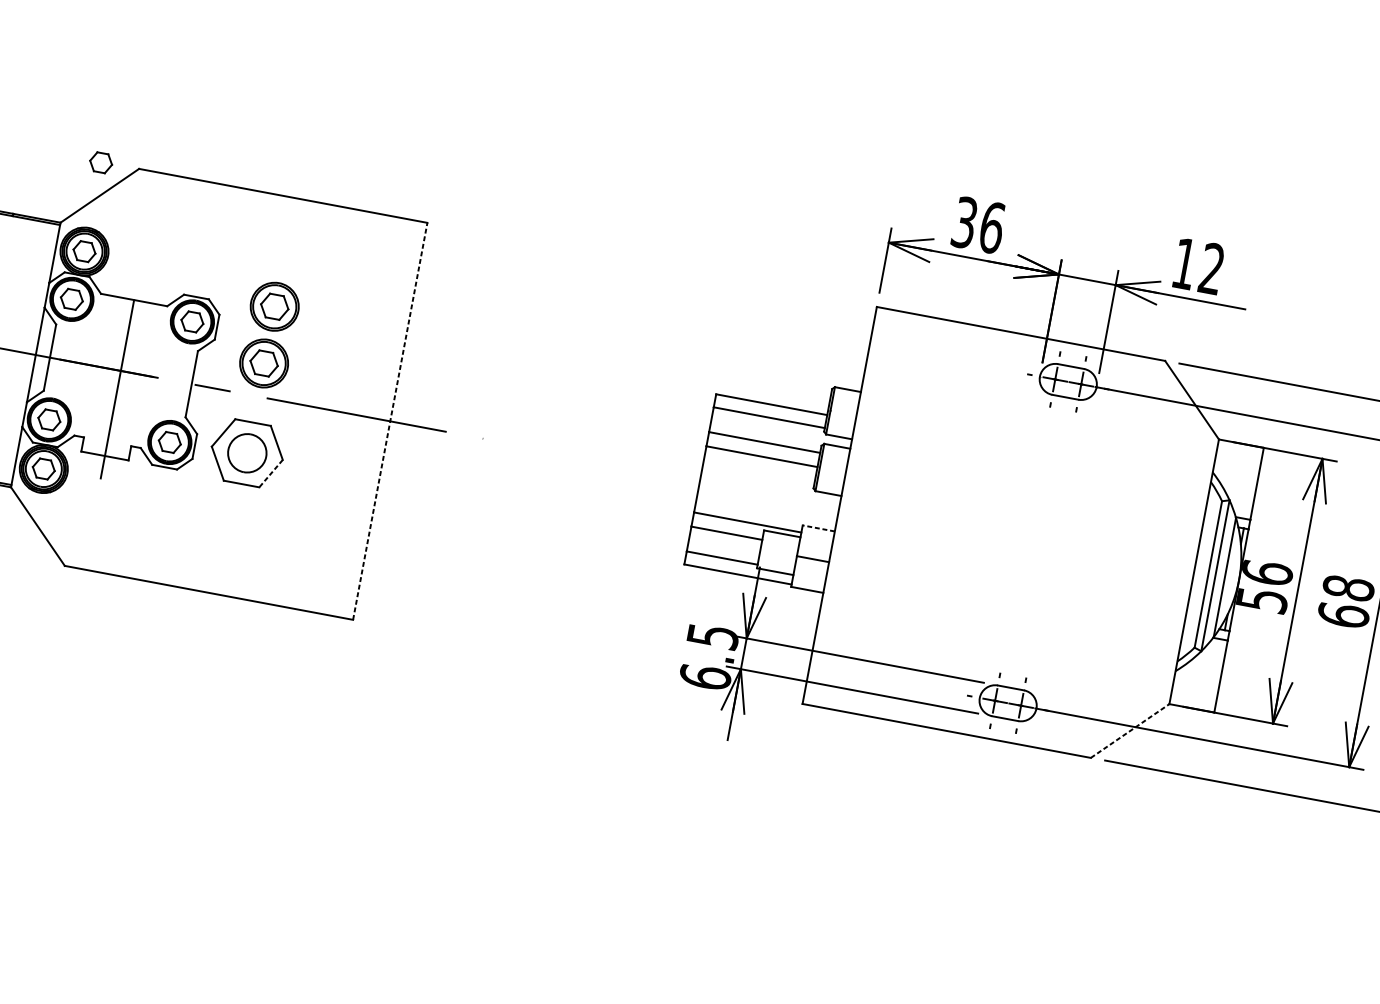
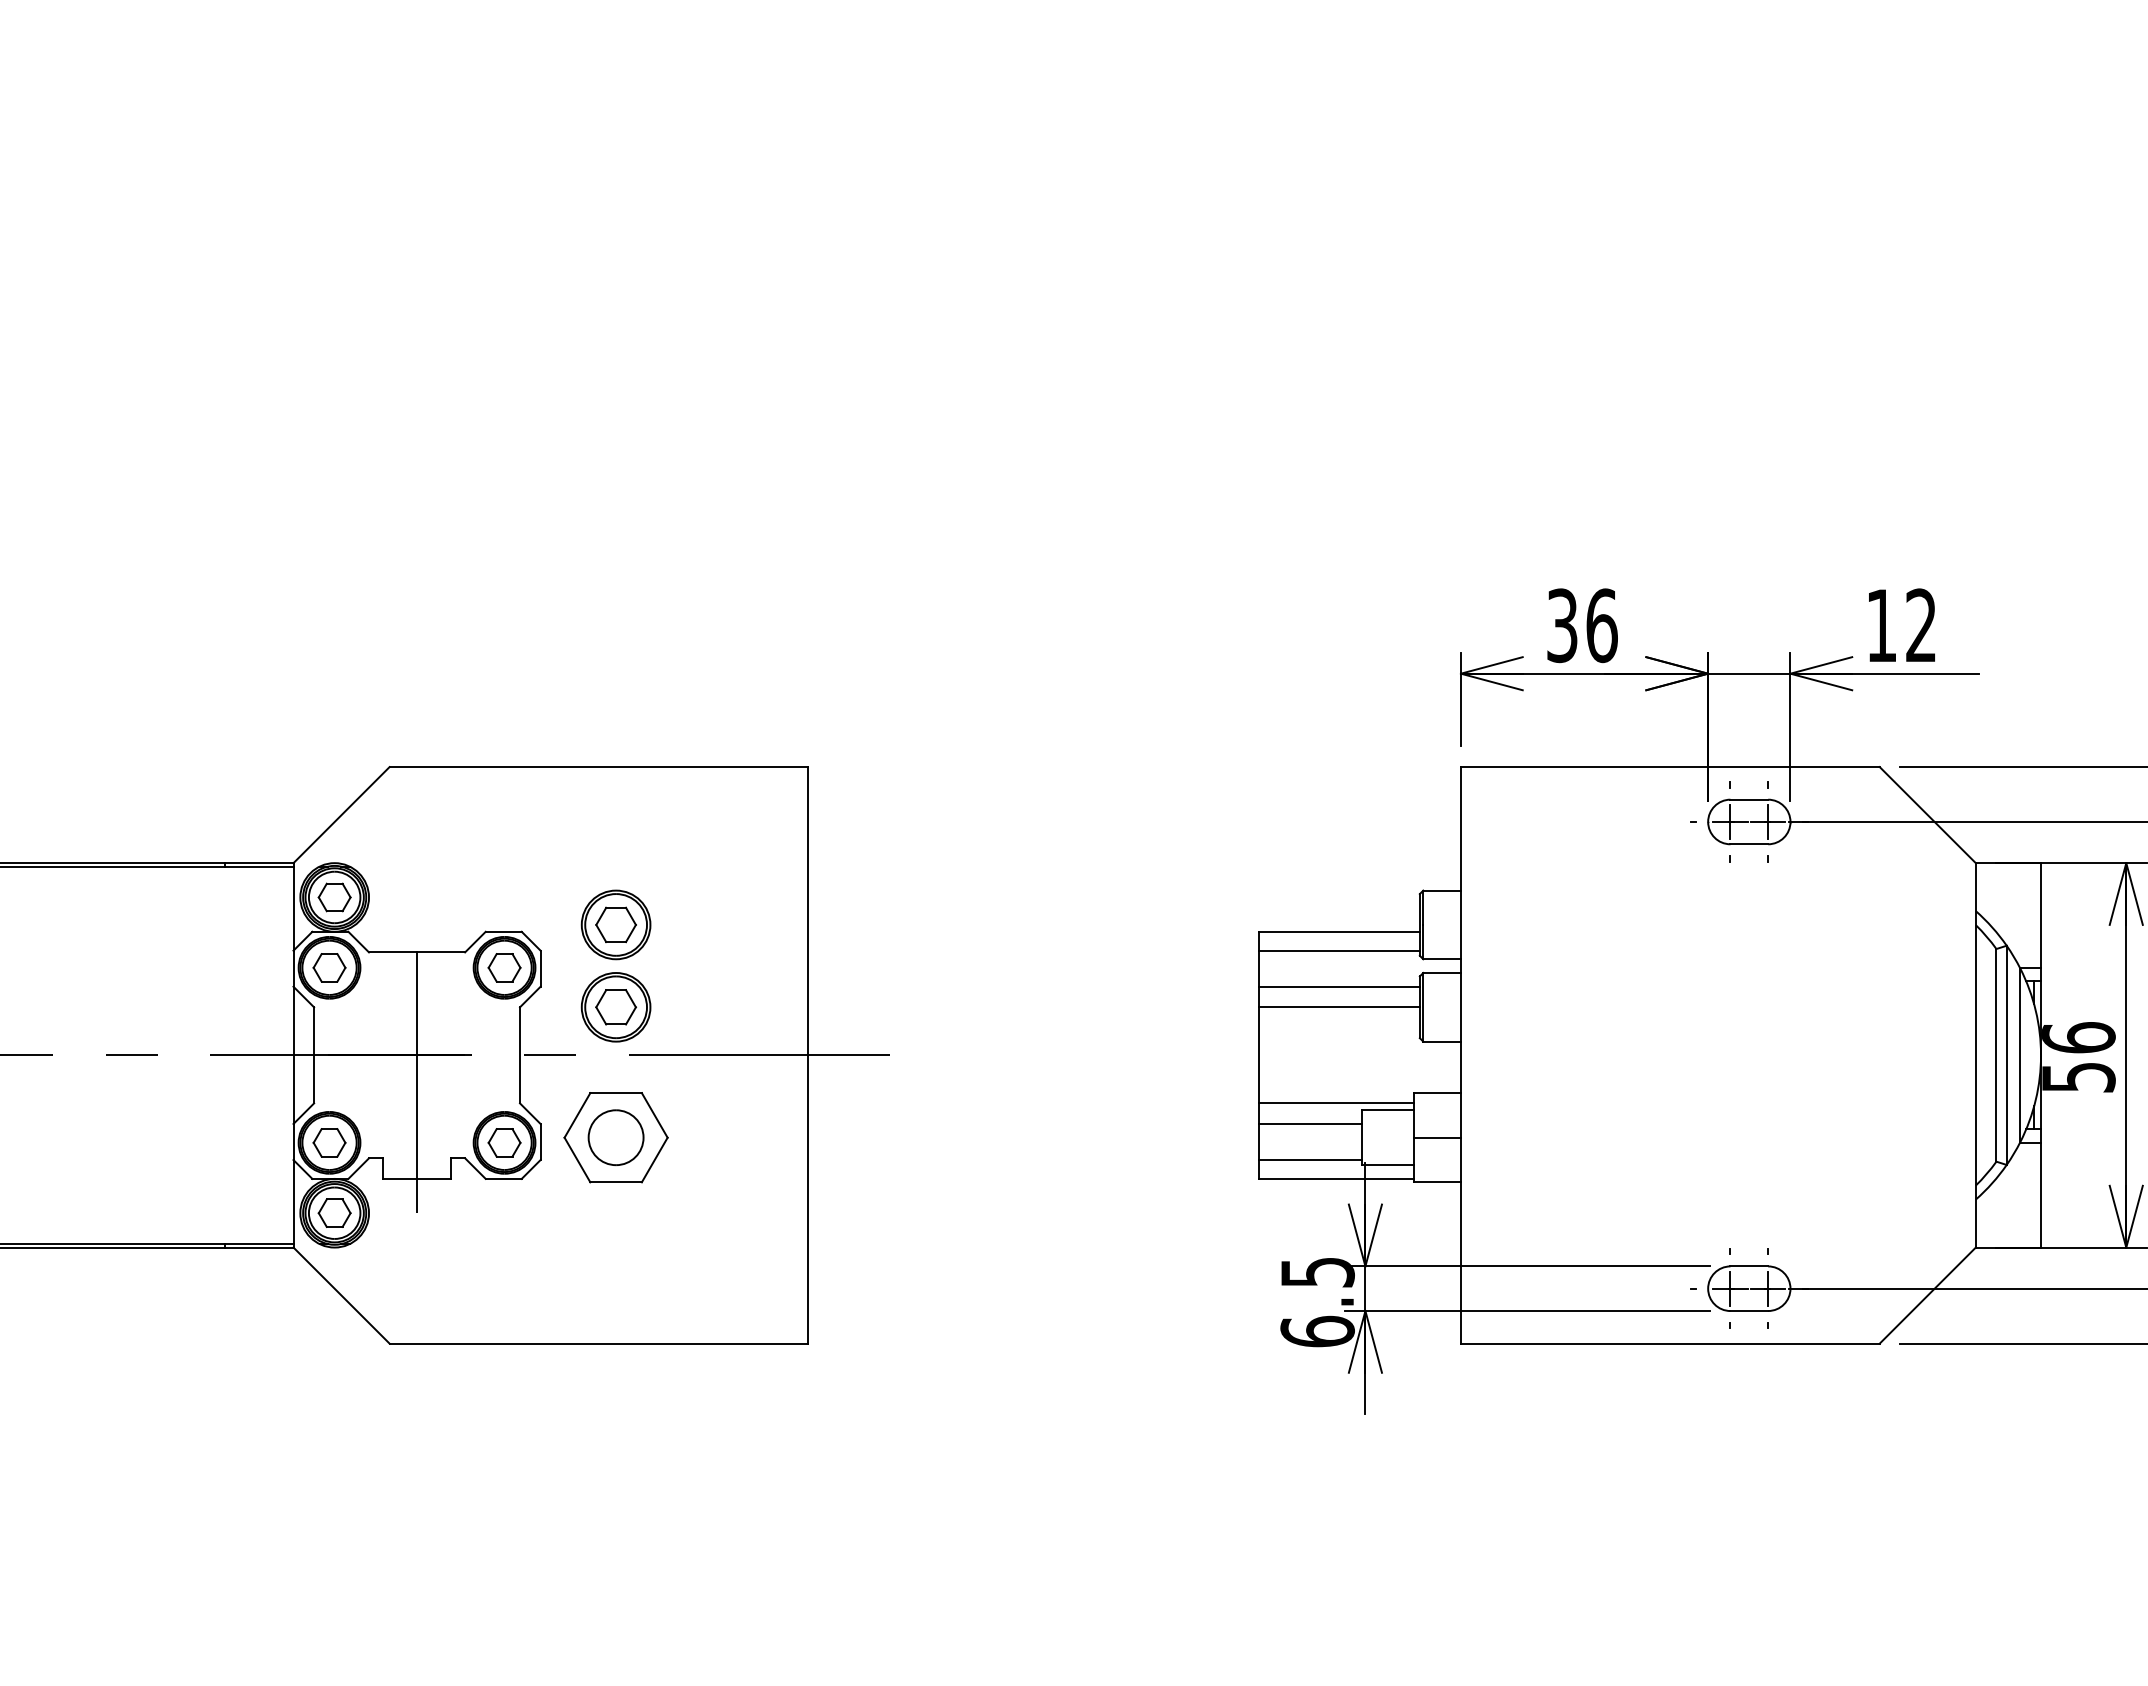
part: (101, 162) -> (334, 768), removed
line: (390, 420) -> (808, 1054), dashed -> solid
line: (270, 473) -> (654, 1160), dashed -> solid
line: (818, 528) -> (1437, 1093), dashed -> solid
line: (1129, 730) -> (1927, 1295), dashed -> solid

